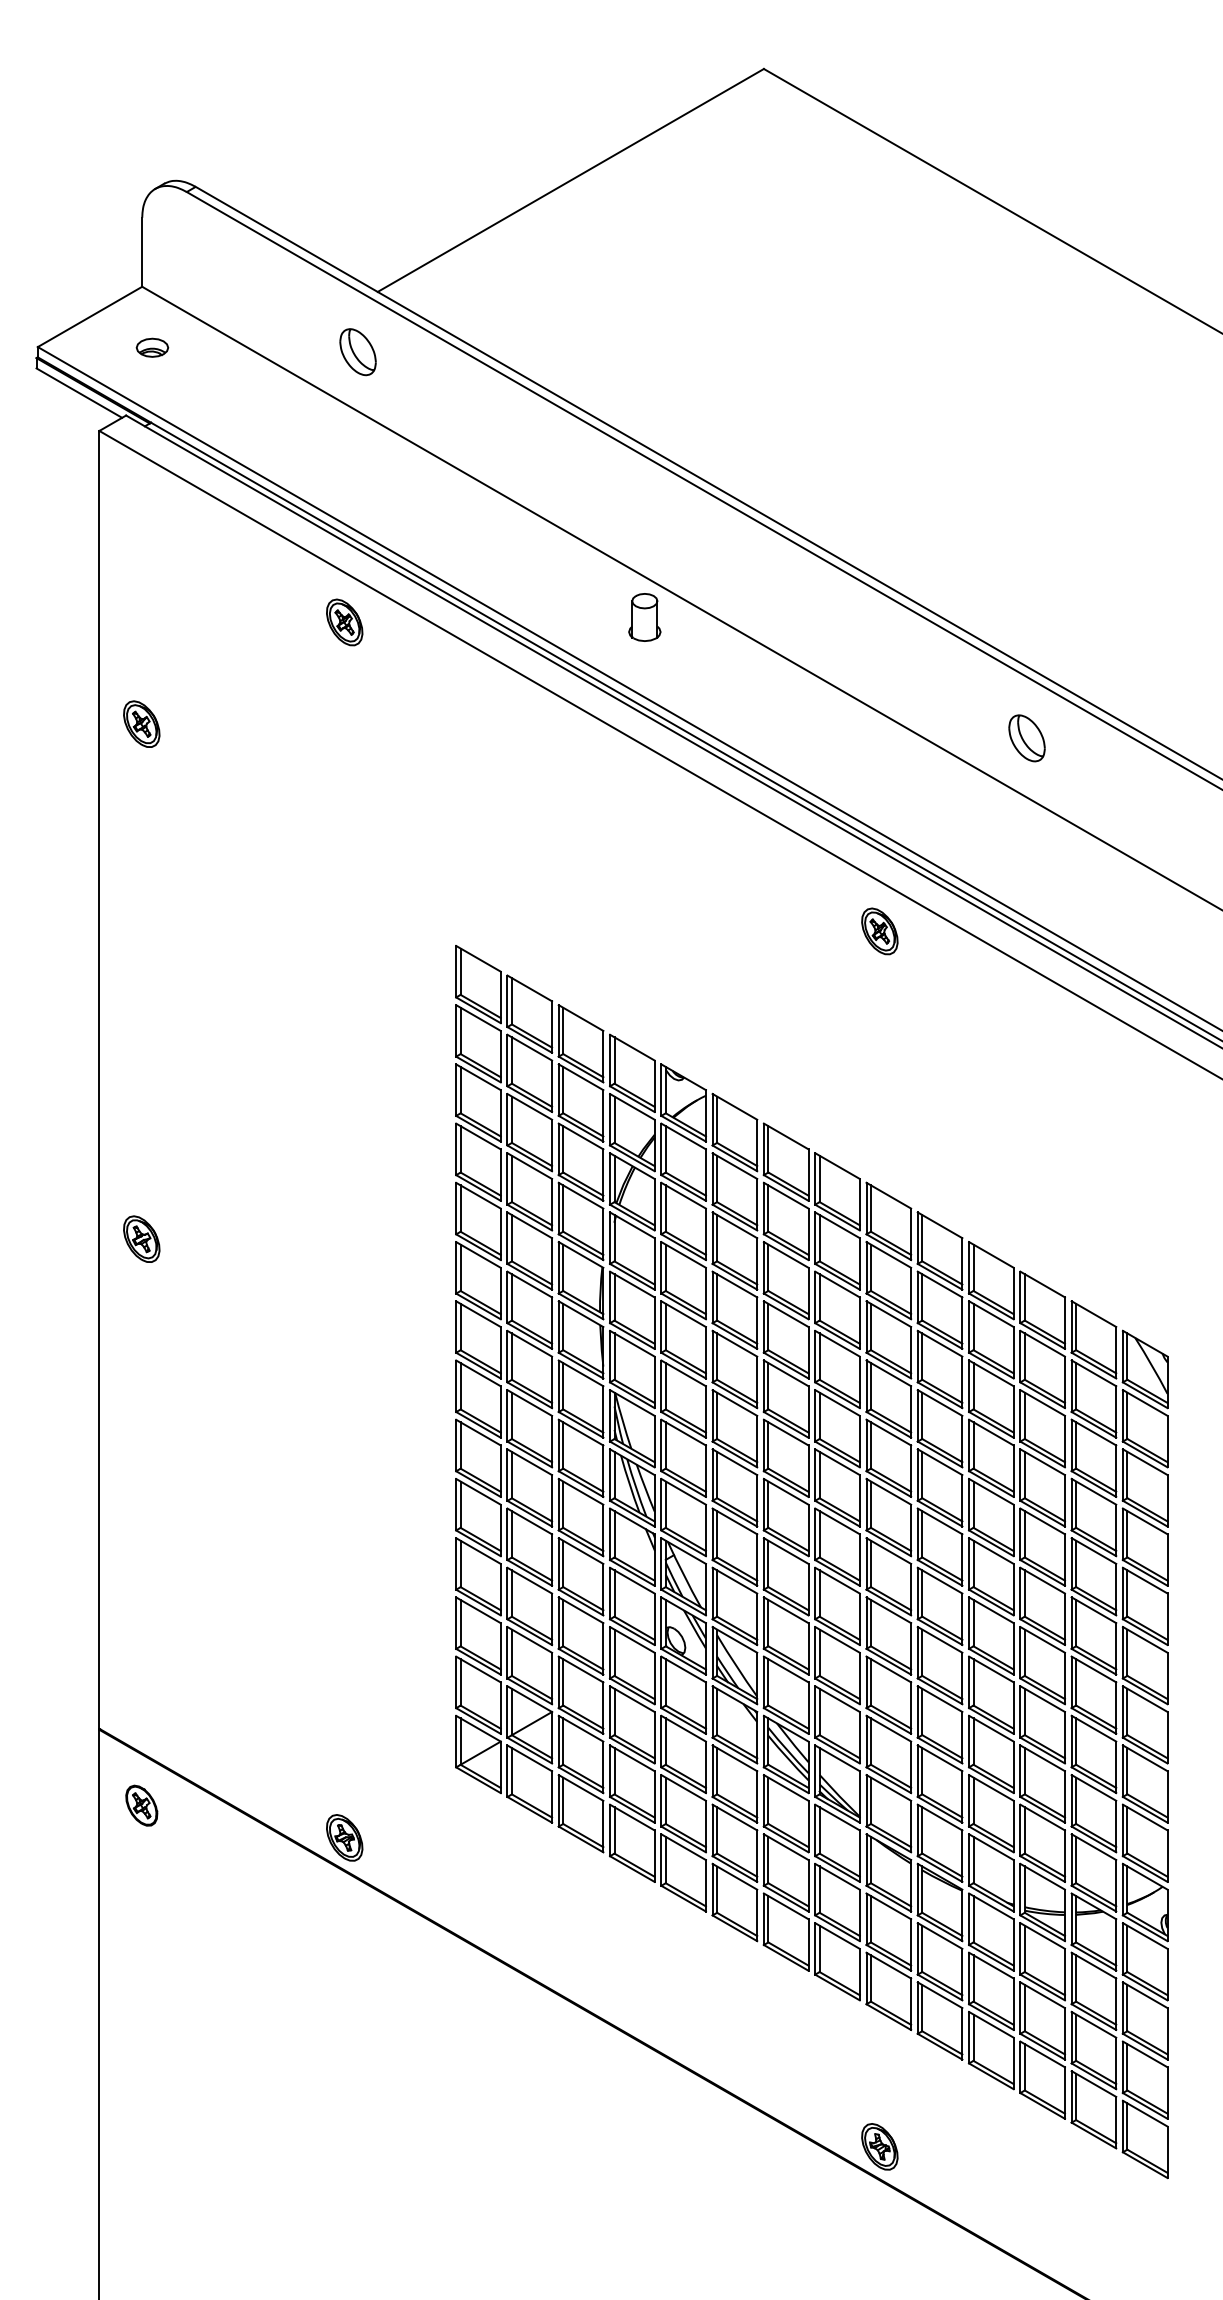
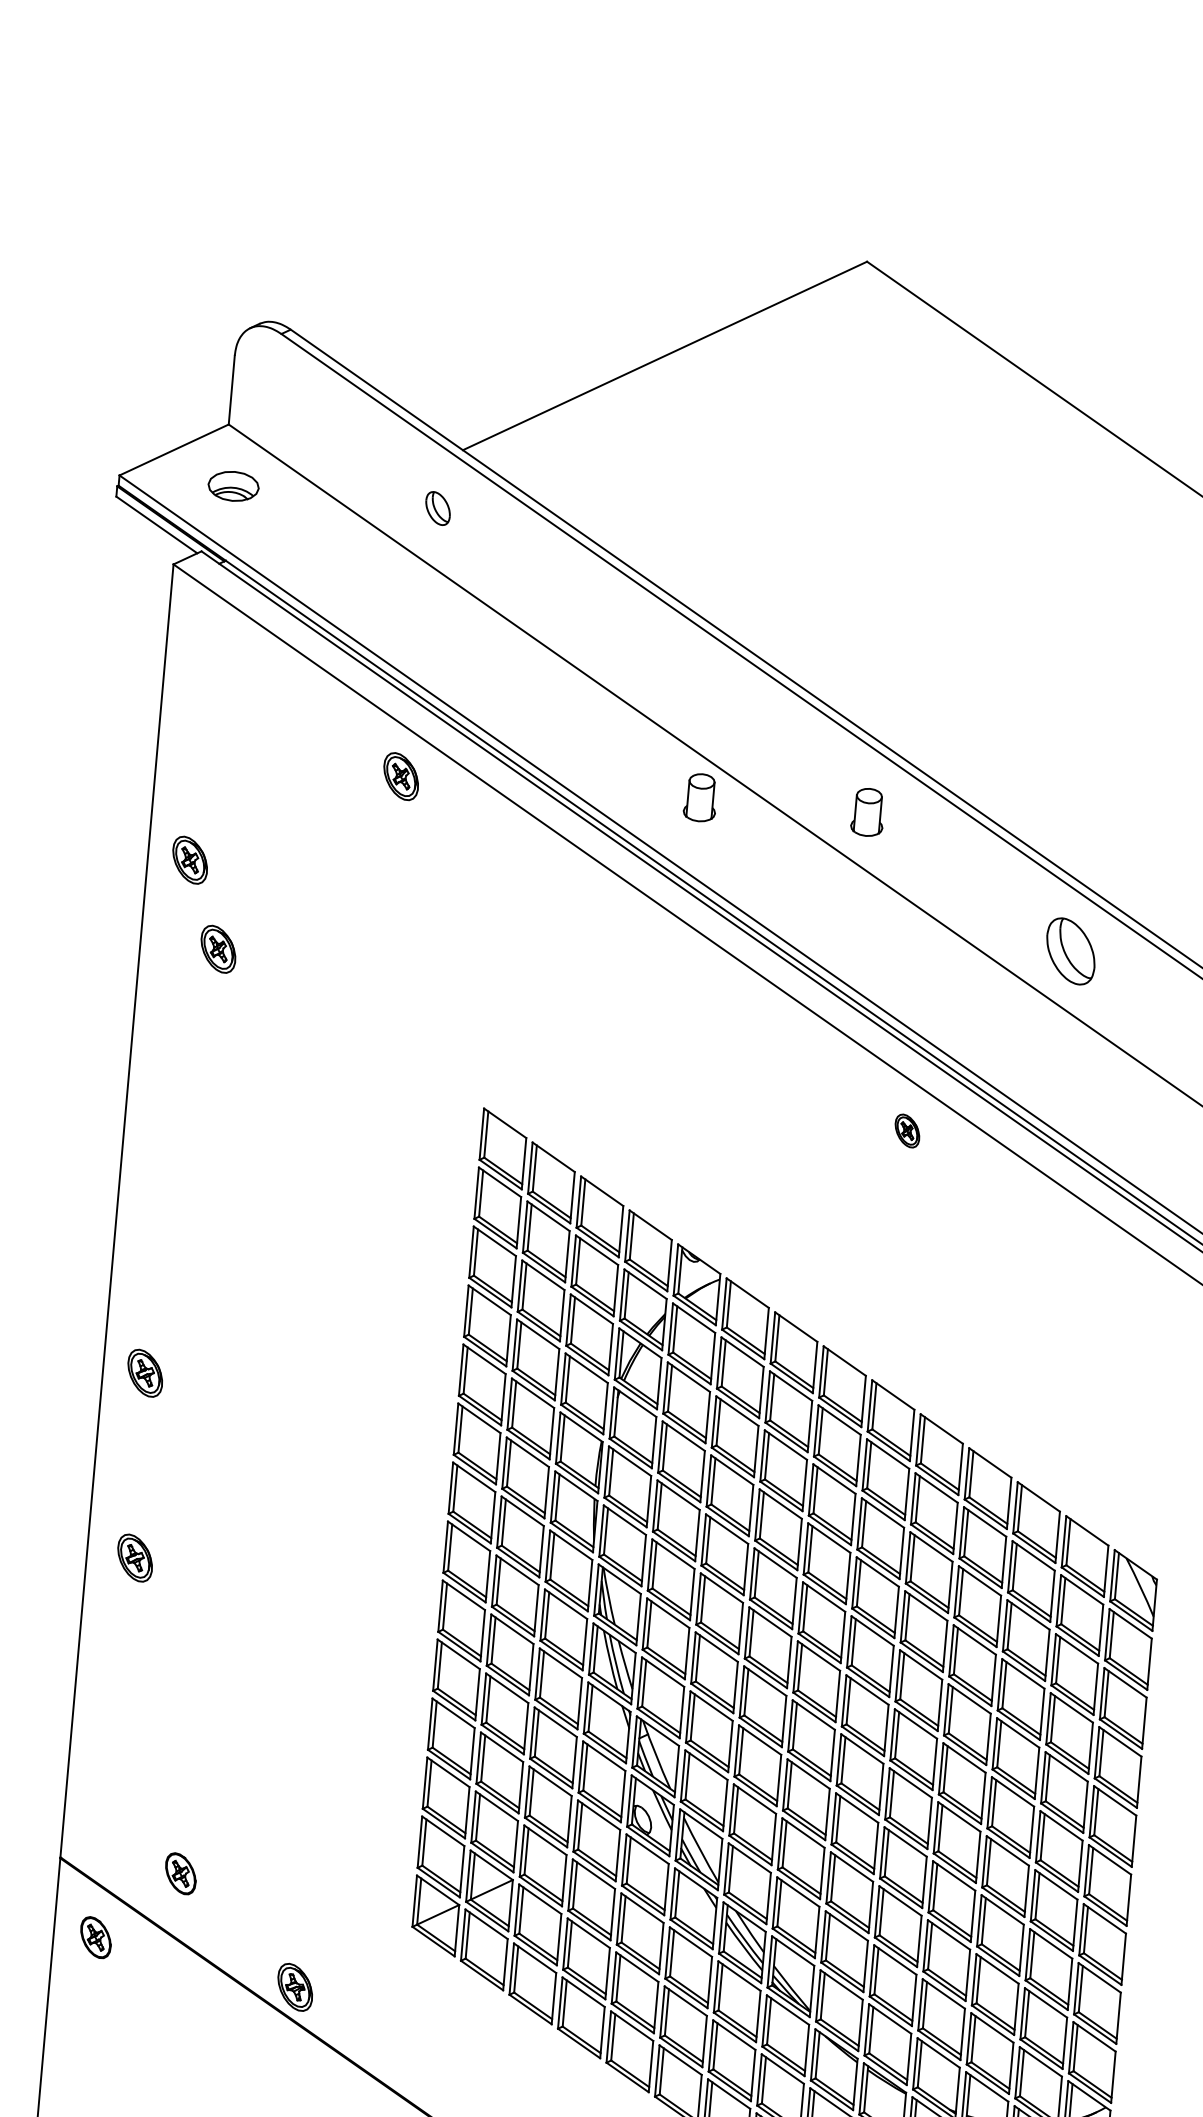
part: (152, 347) -> (233, 485), size x1.6
part: (357, 352) -> (437, 508), size x0.7
part: (812, 617) -> (867, 812), added
part: (1026, 738) -> (1070, 951), size x1.4
part: (177, 810) -> (218, 949), added
part: (879, 931) -> (907, 1131), size x0.7
part: (147, 1423) -> (134, 1557), added
part: (220, 1734) -> (180, 1873), added

